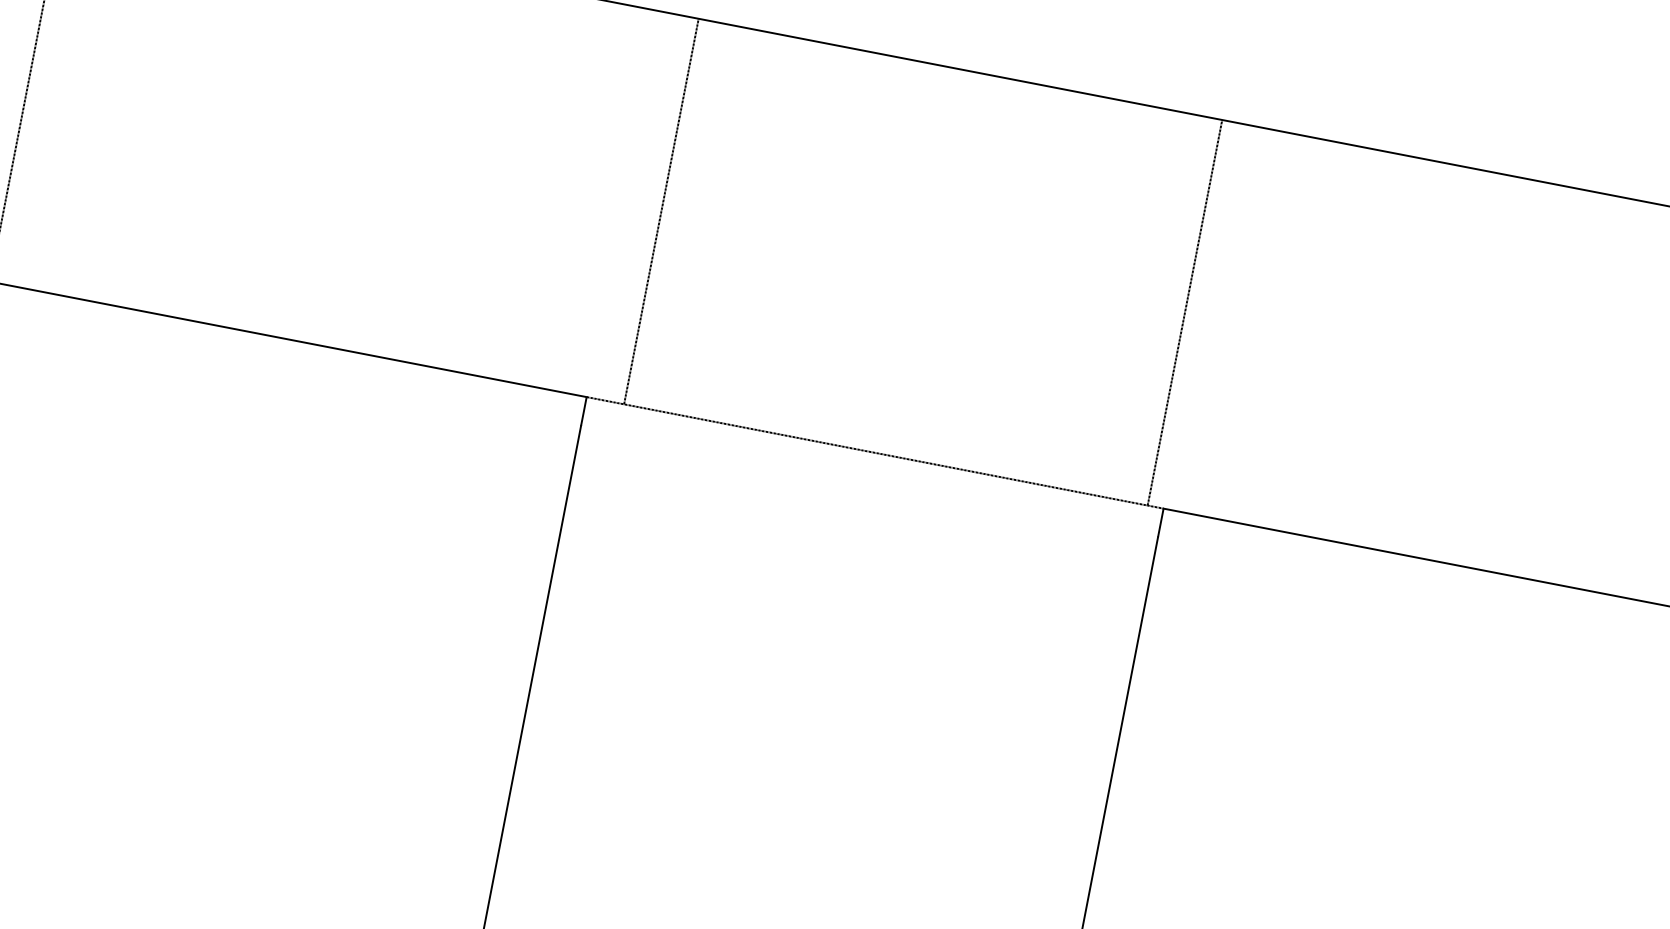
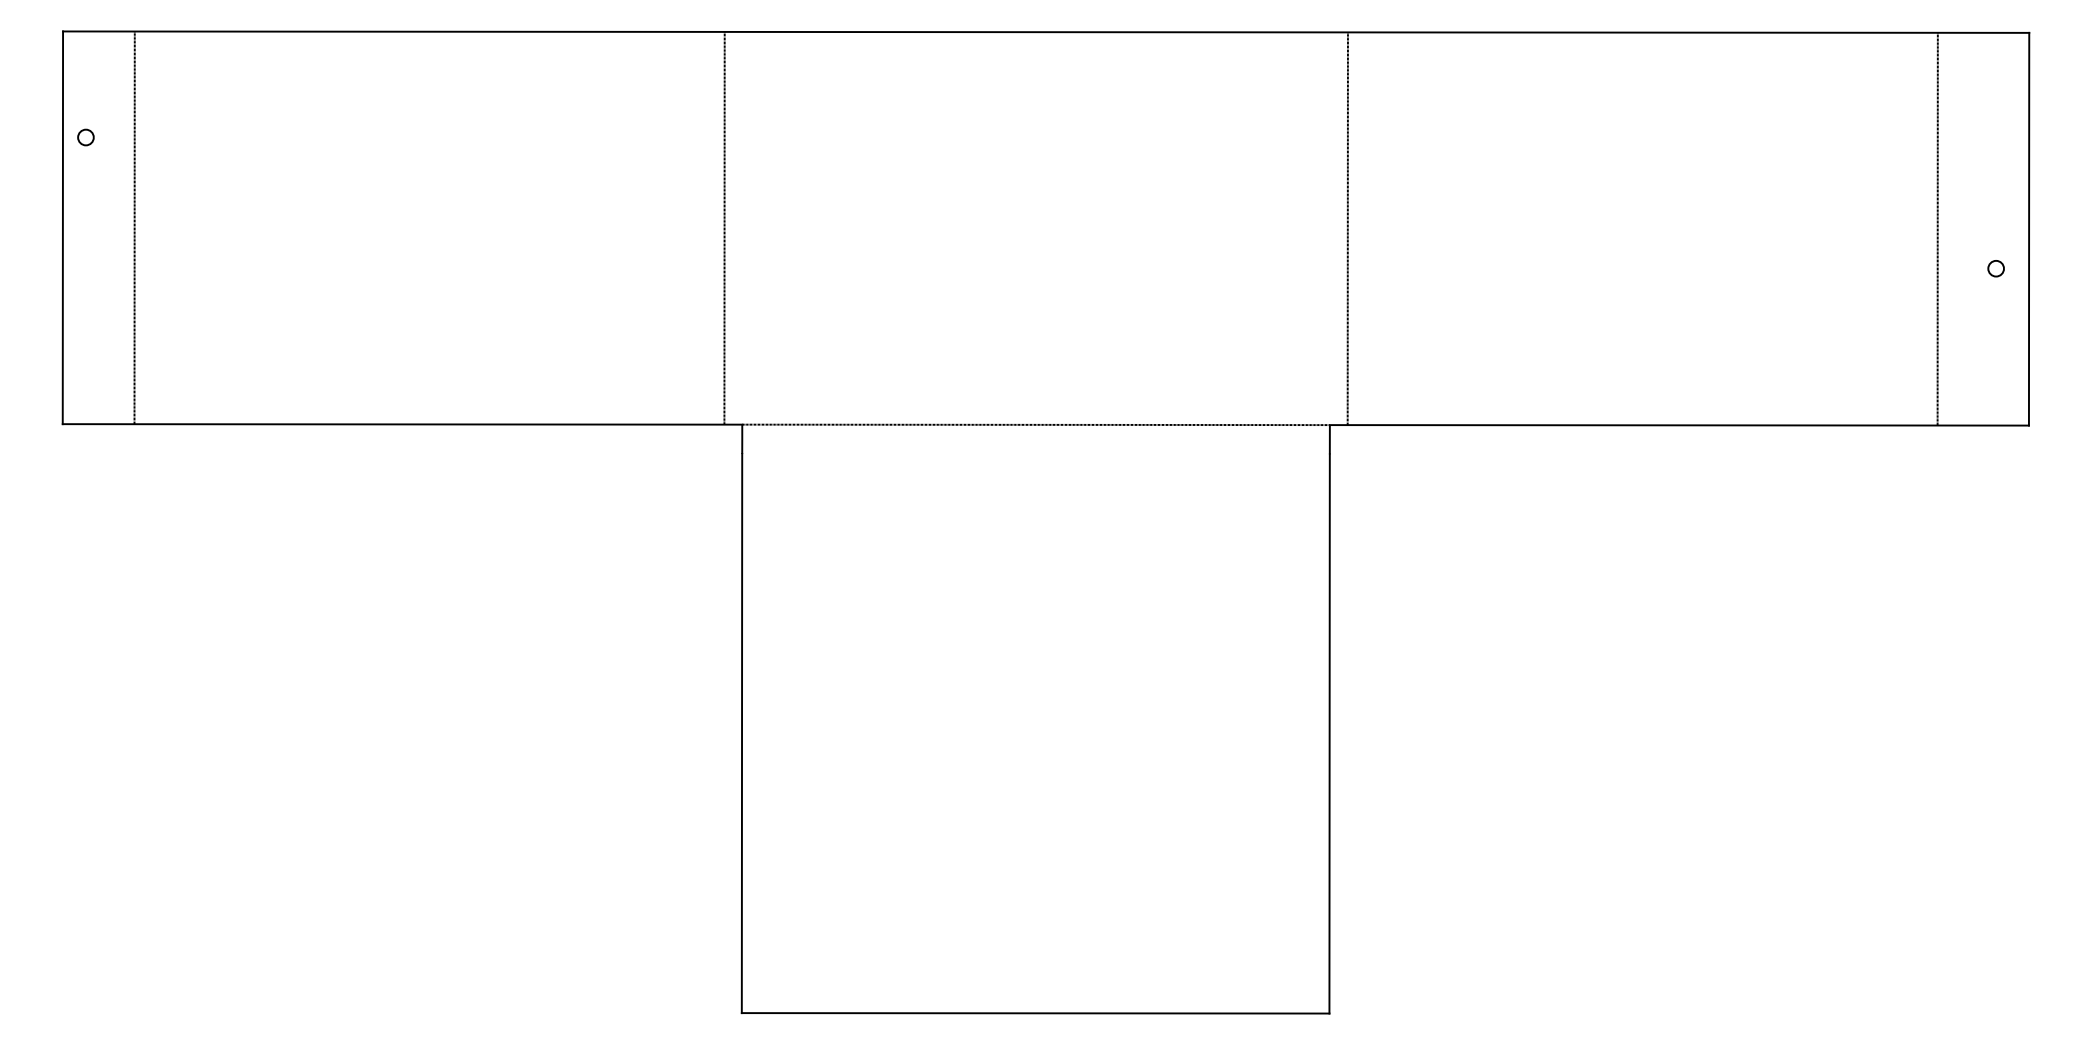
line: (661, 210) -> (724, 227), moved
line: (1184, 312) -> (1347, 228), moved

